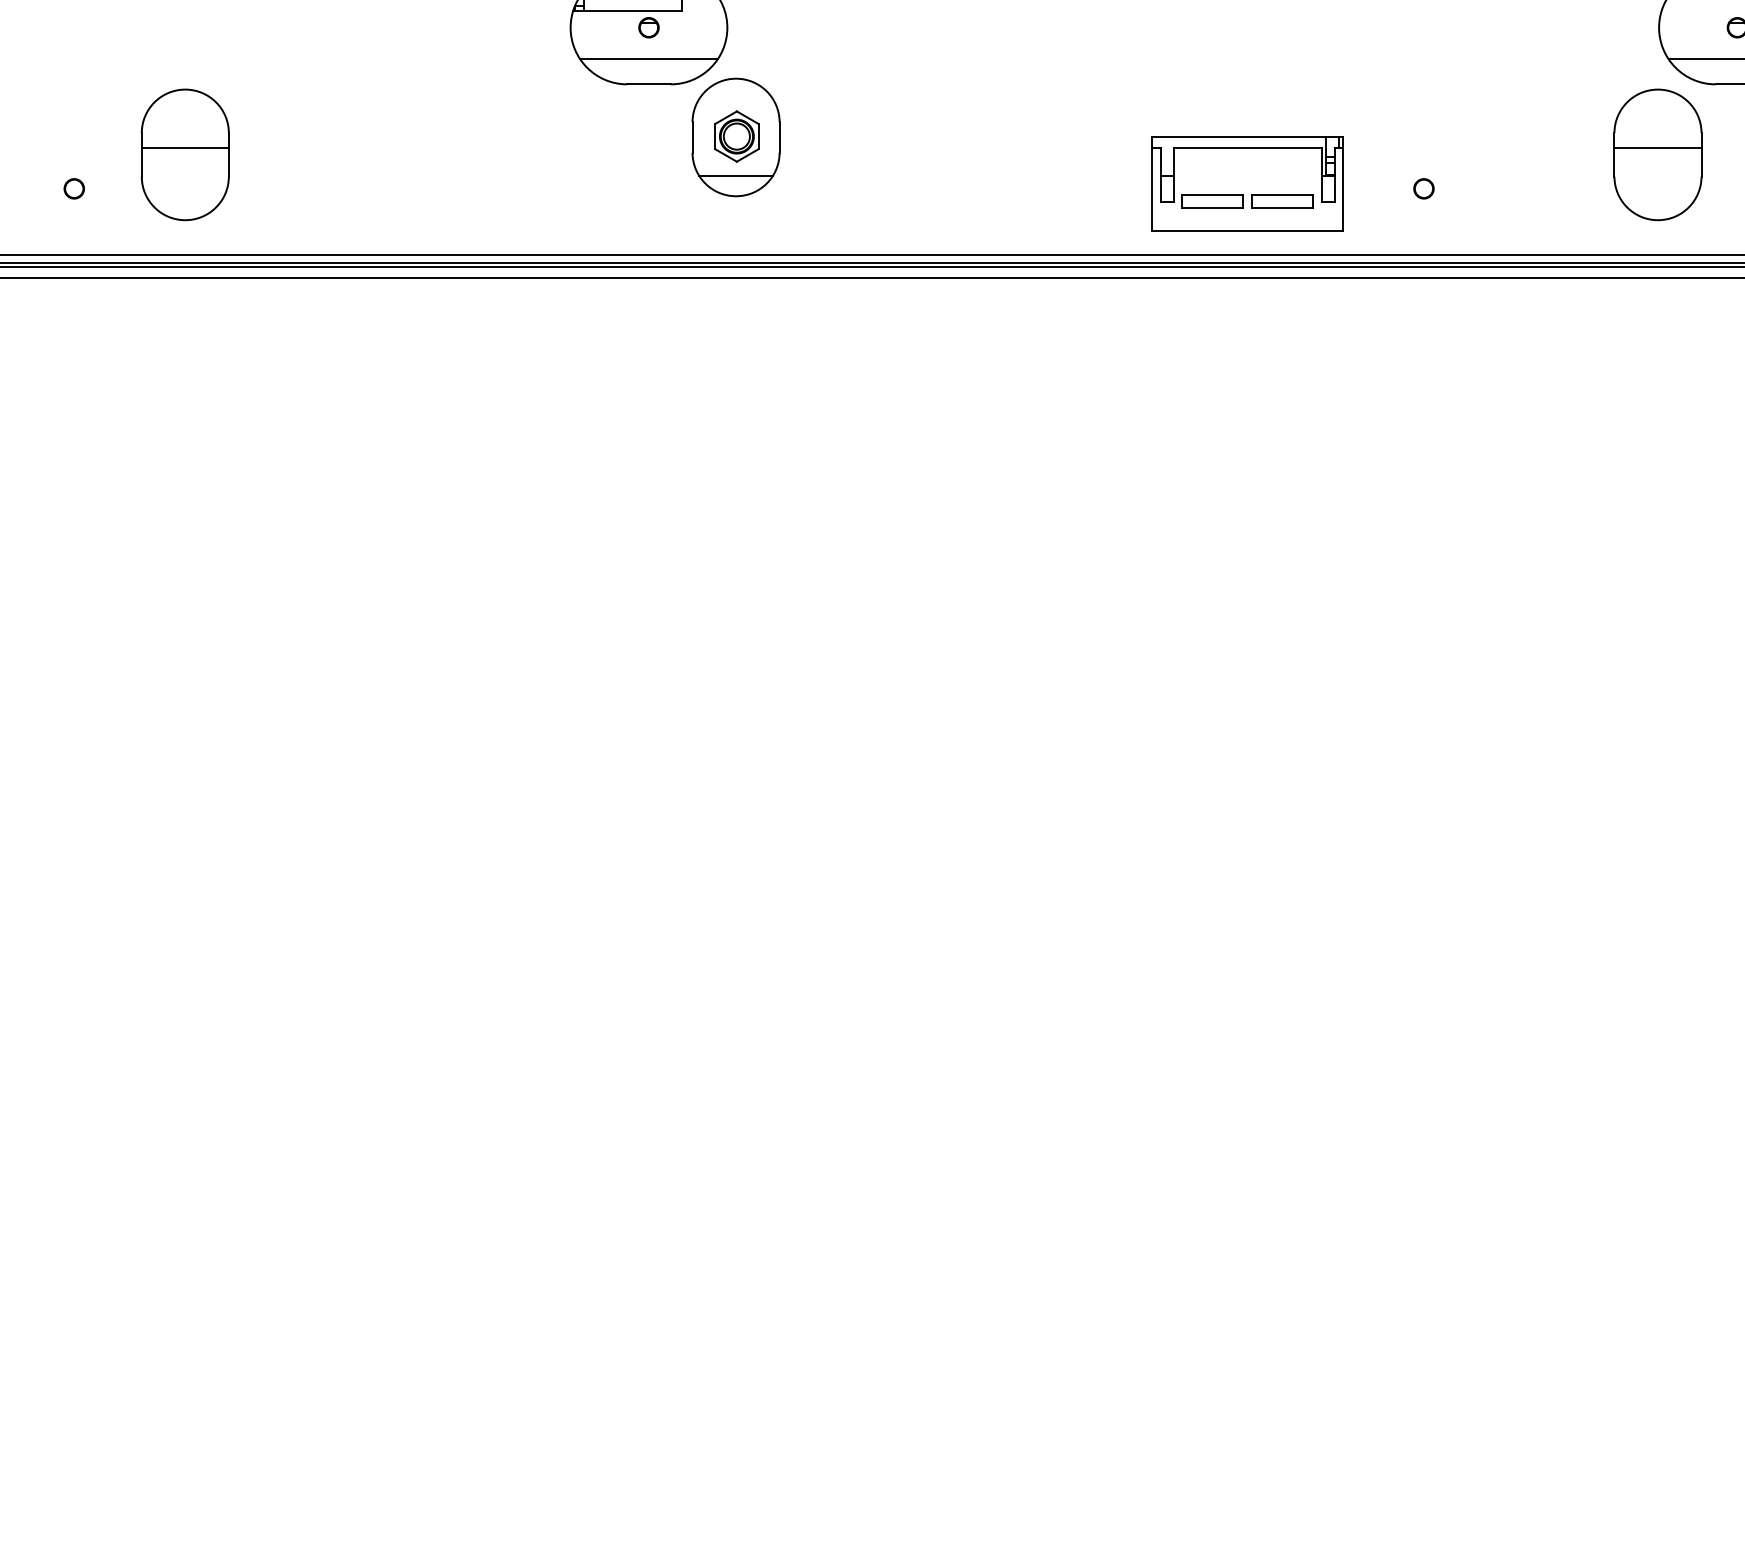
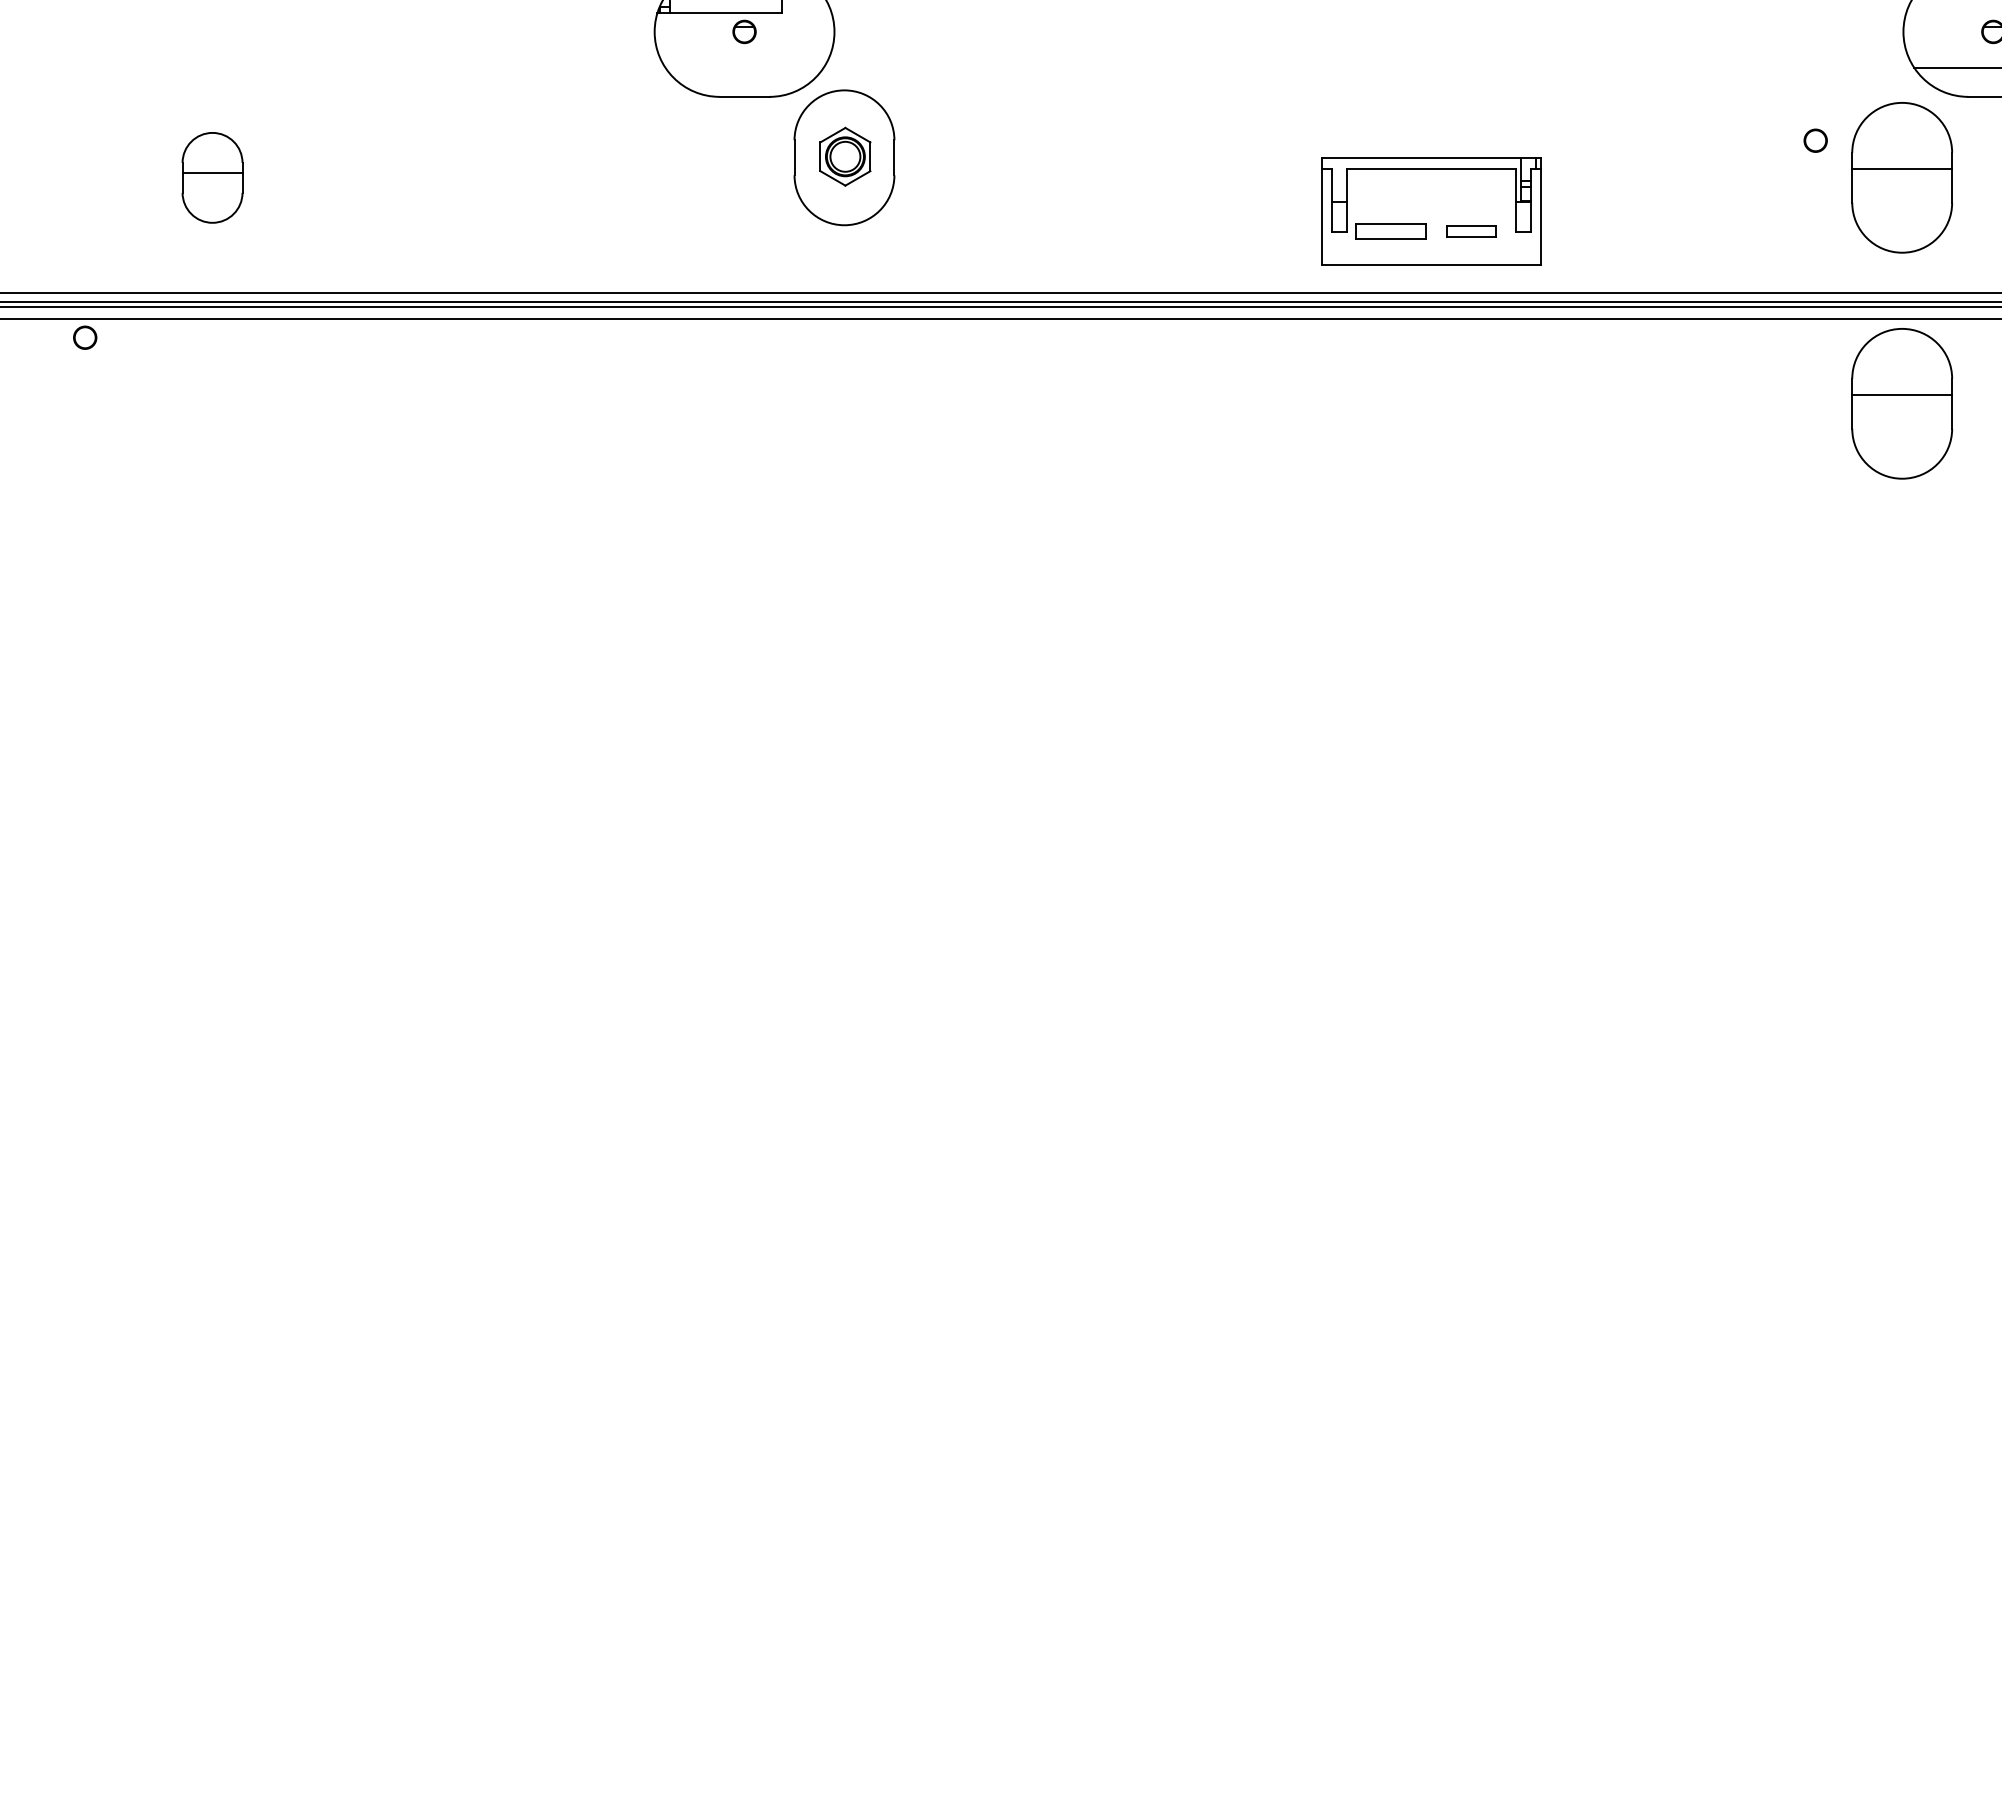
line: (648, 58) -> (744, 67), removed
part: (185, 154) -> (212, 177), size x0.6
line: (736, 175) -> (844, 201), removed
circle: (74, 188) -> (85, 337), moved
circle: (1423, 188) -> (1815, 140), moved
part: (1281, 201) -> (1470, 231), size x0.7
part: (1657, 351) -> (1901, 403), added

